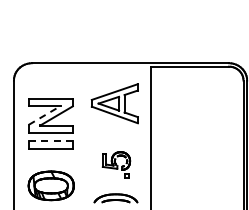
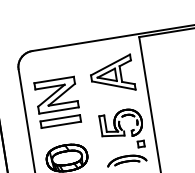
line: (45, 115) -> (51, 95), dashed -> solid
line: (51, 141) -> (60, 118), dashed -> solid
part: (116, 164) -> (122, 129), size x1.67

